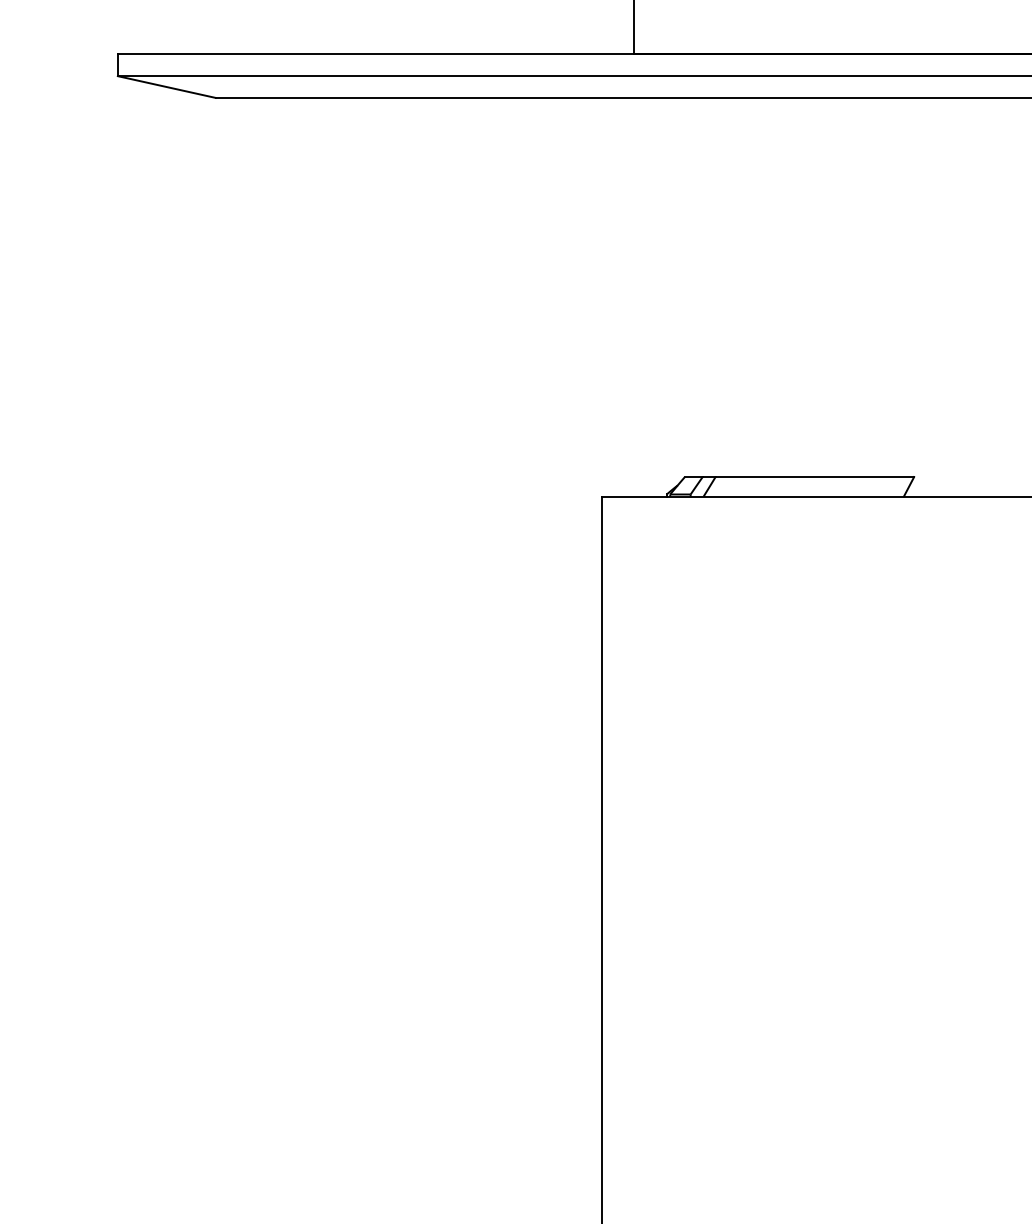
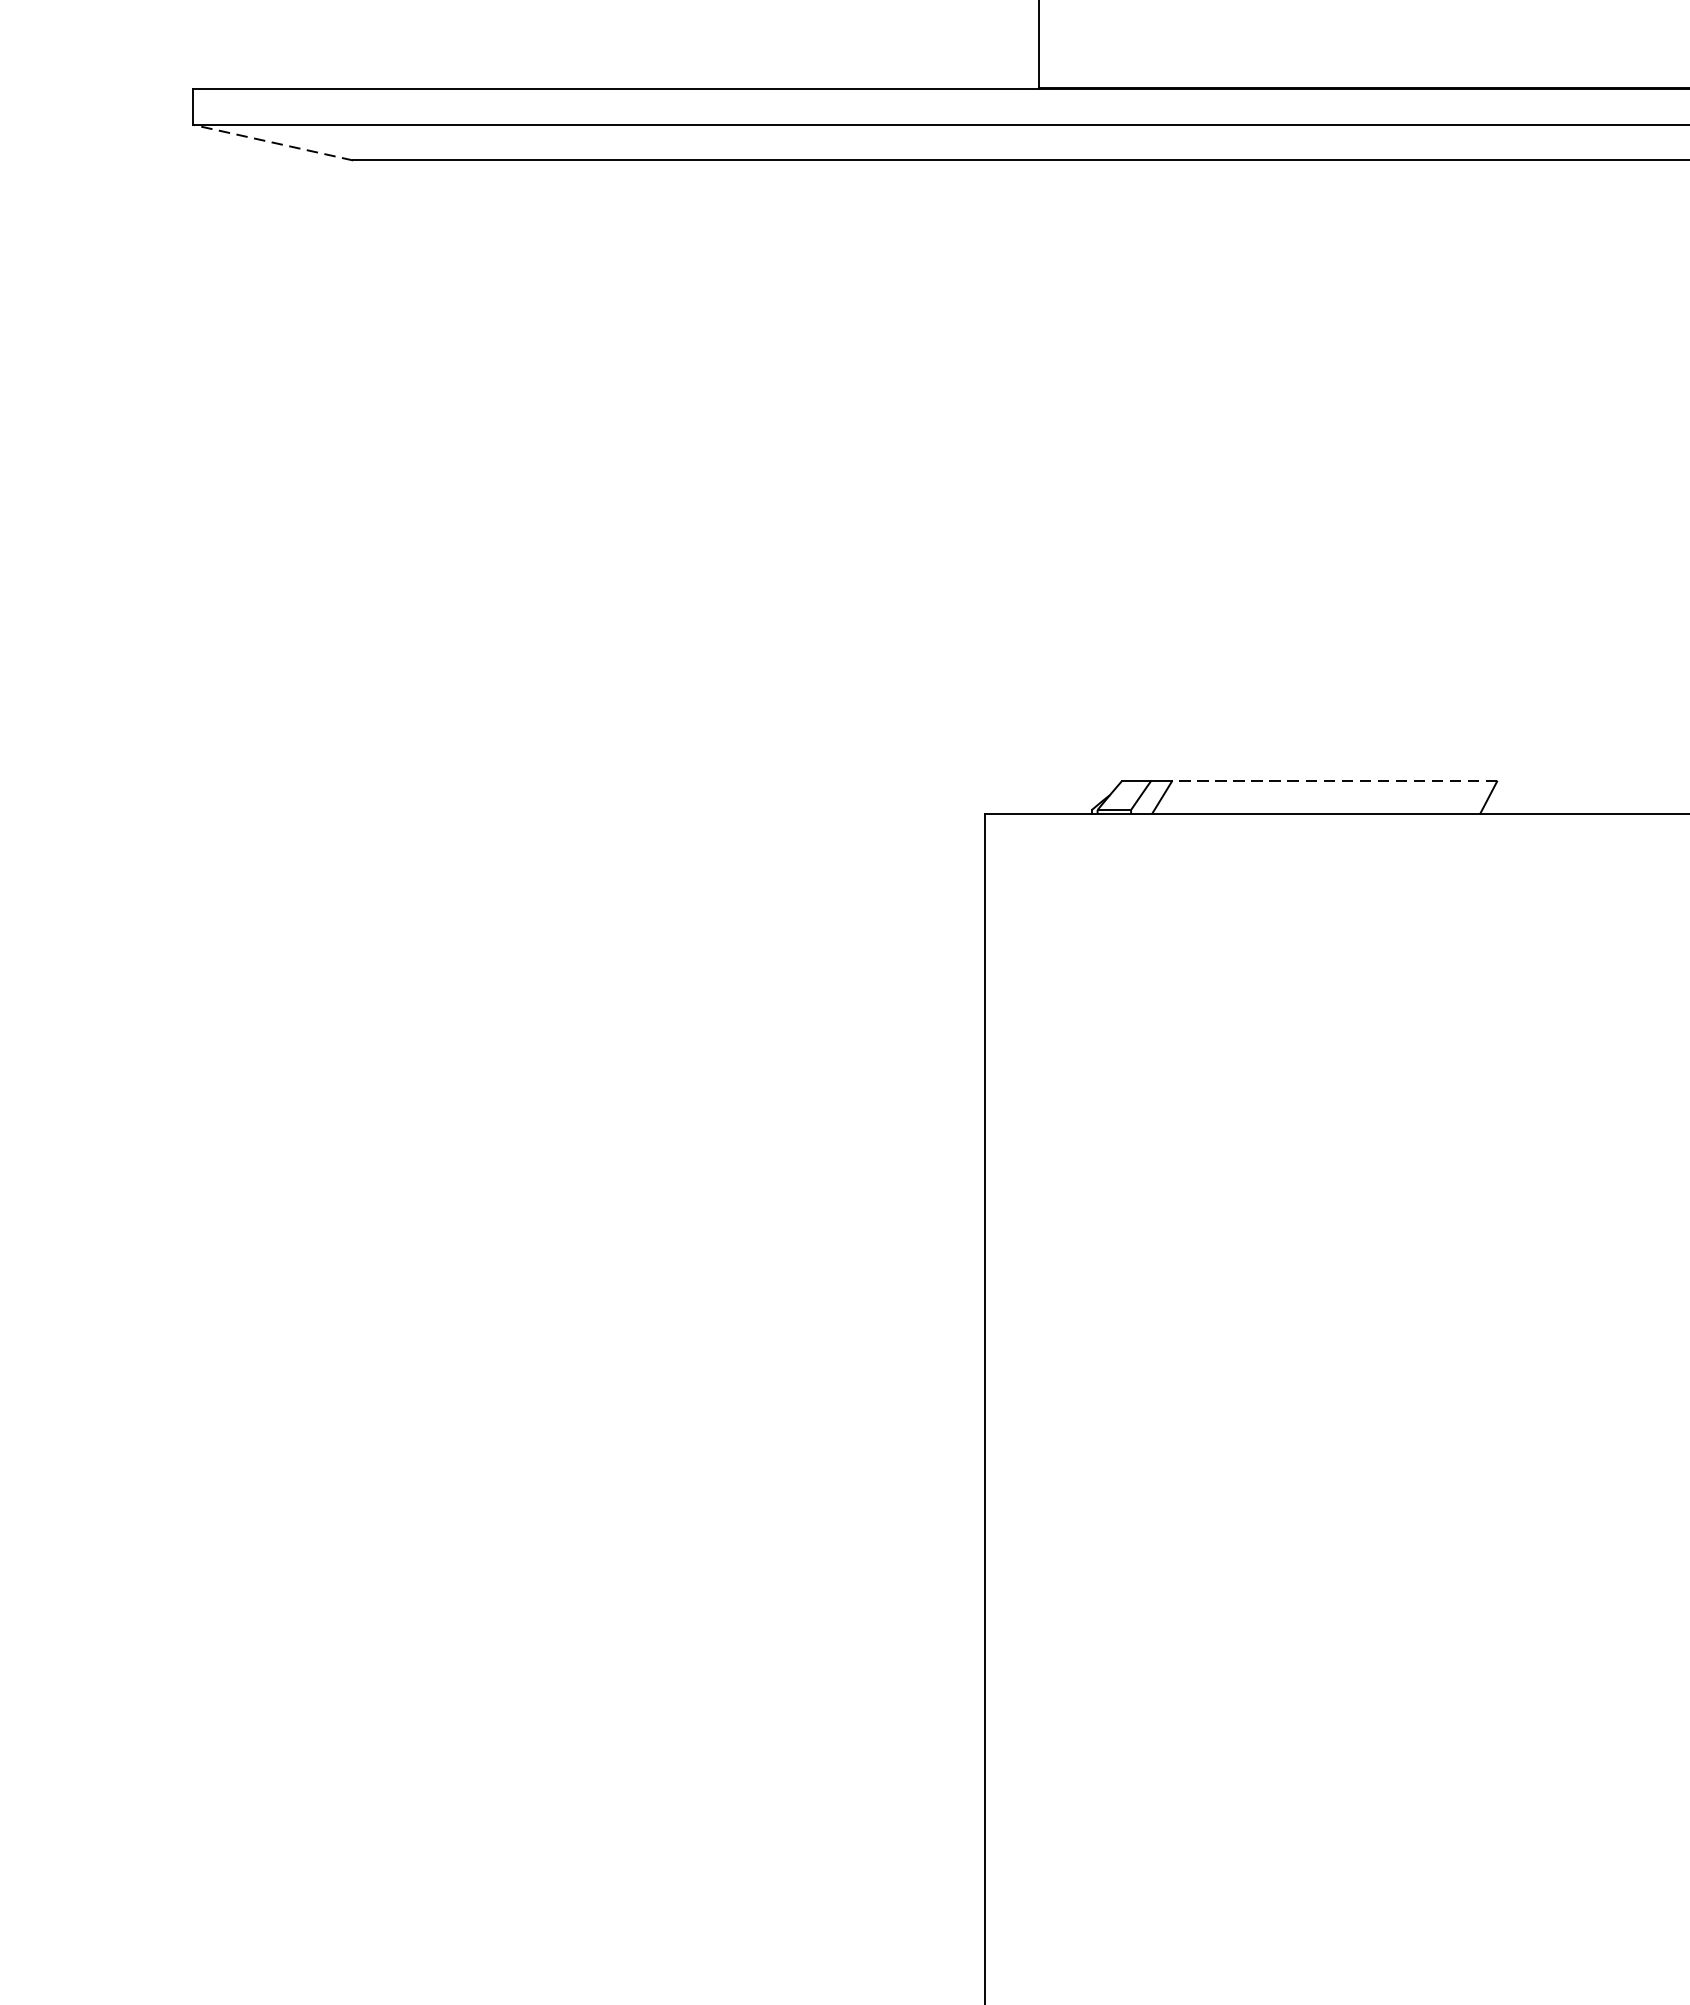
line: (166, 86) -> (272, 141), solid -> dashed
line: (814, 477) -> (1333, 782), solid -> dashed

